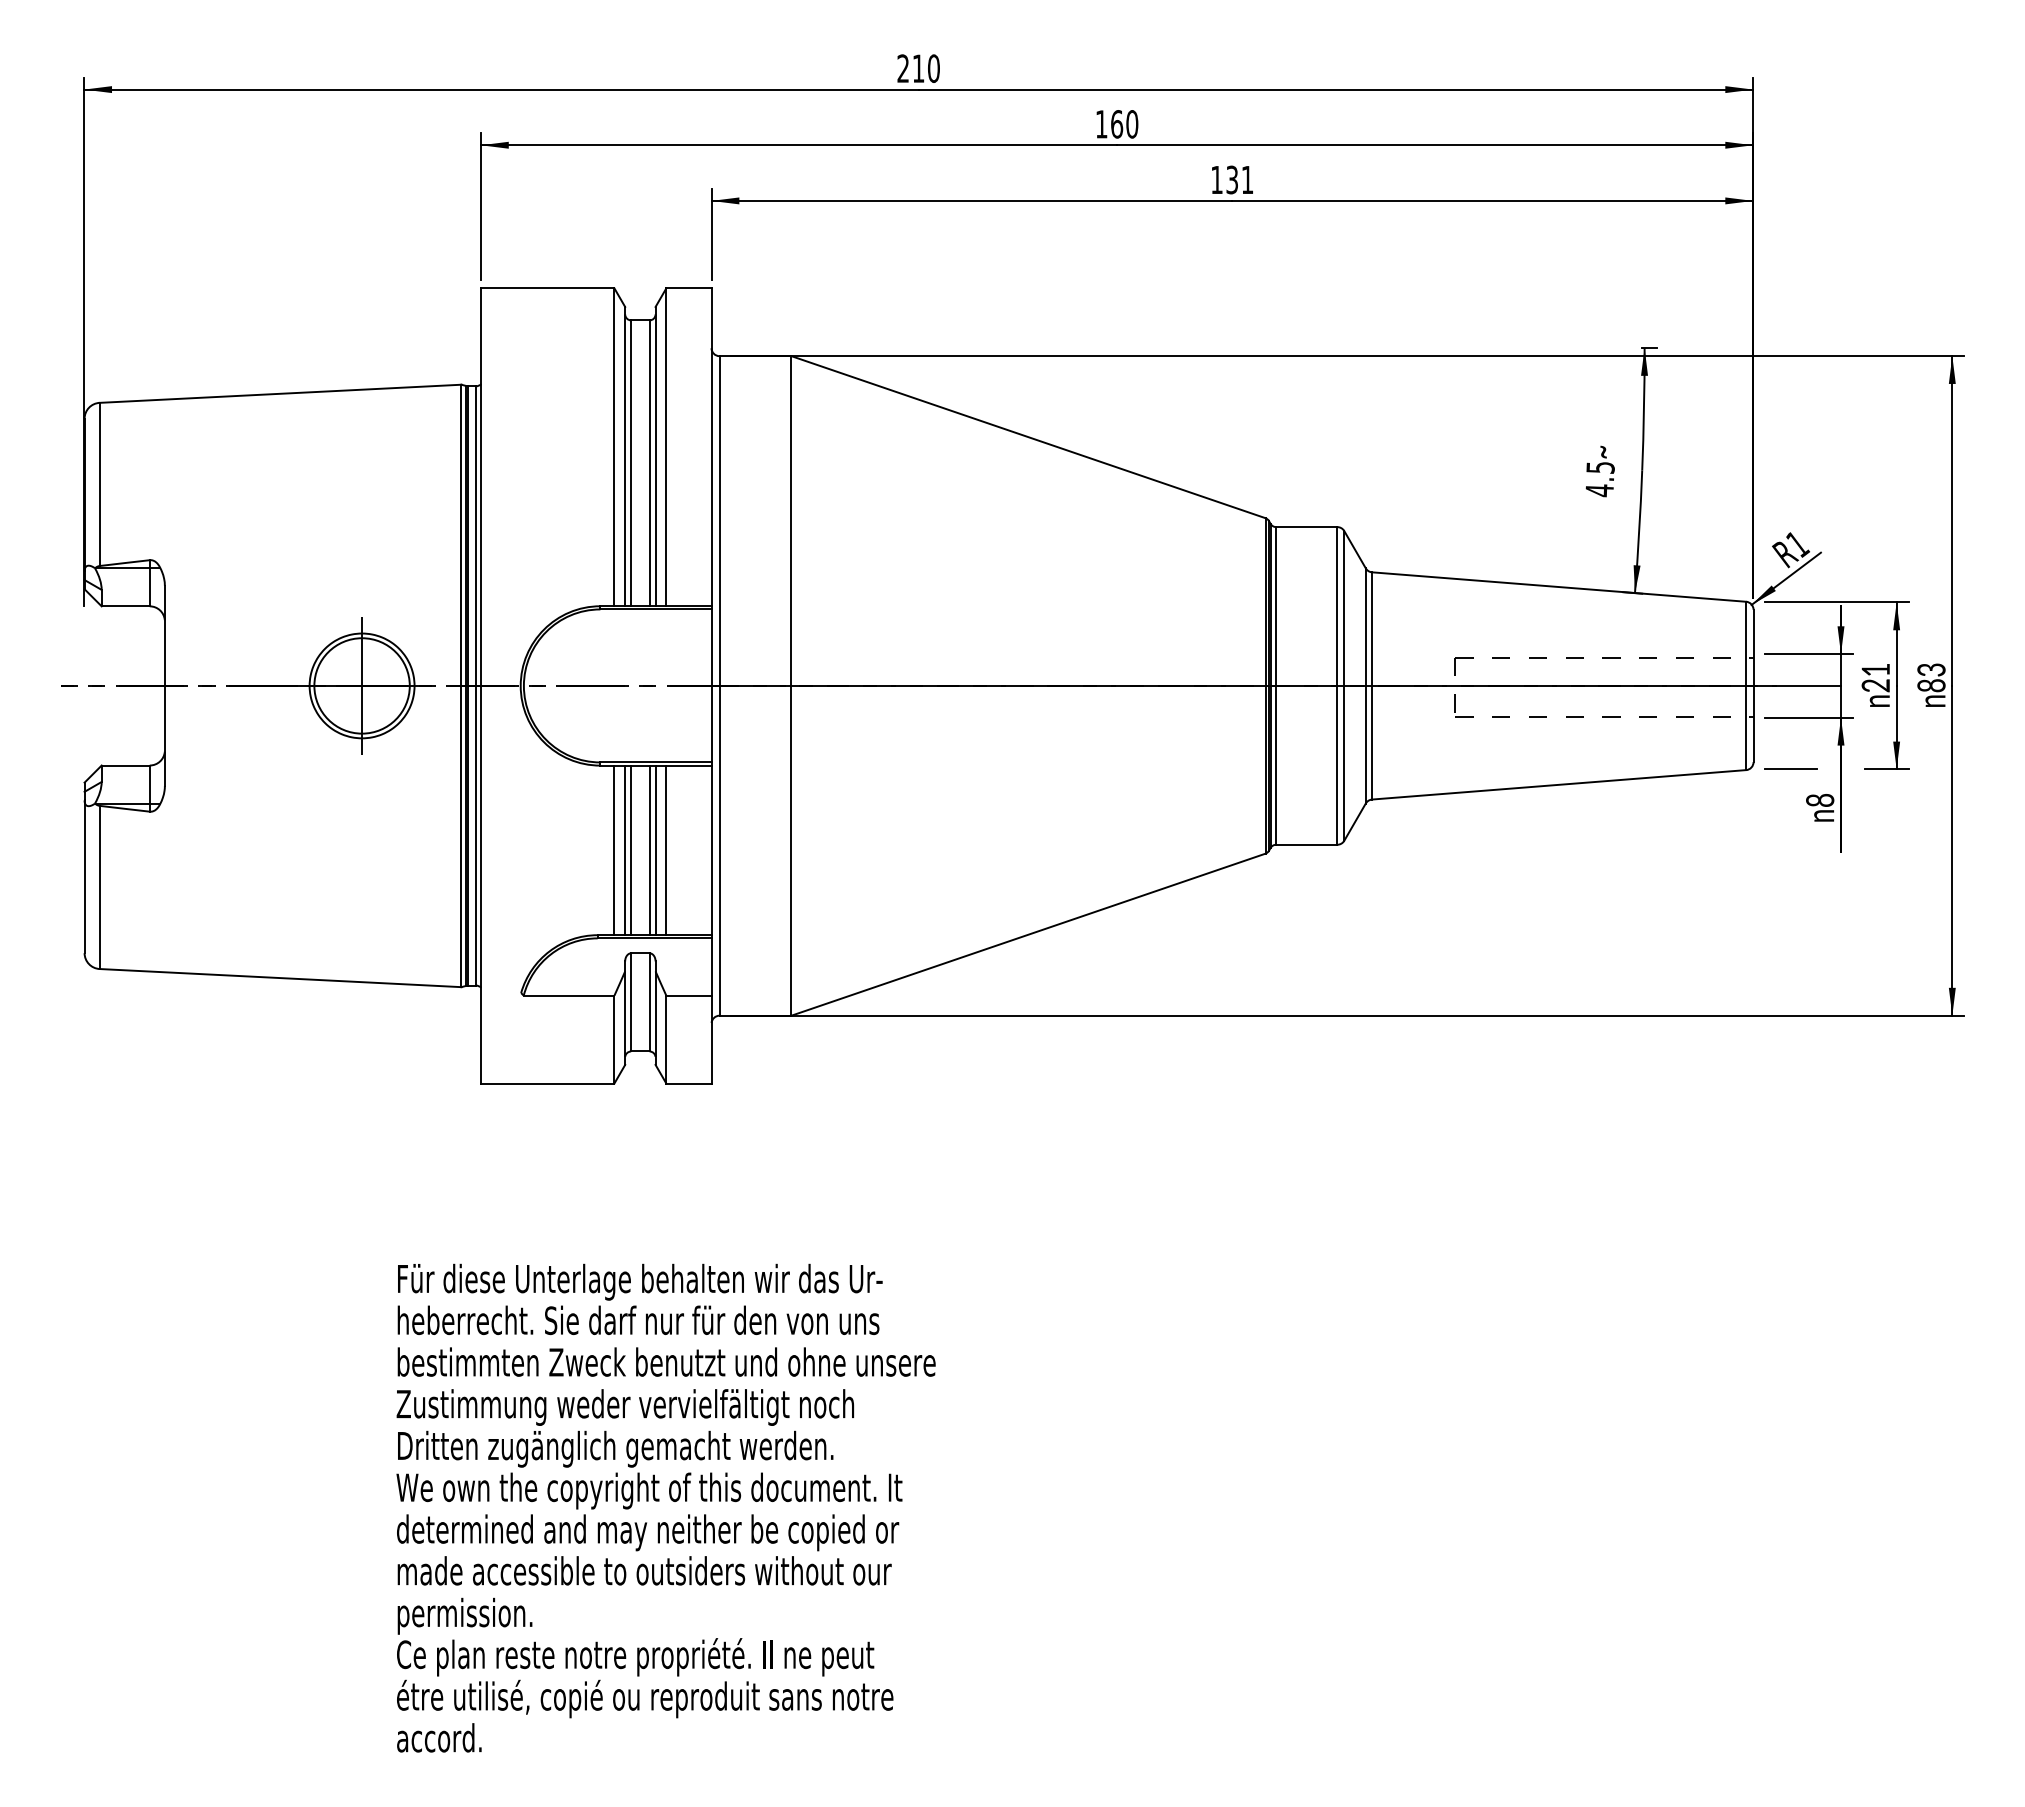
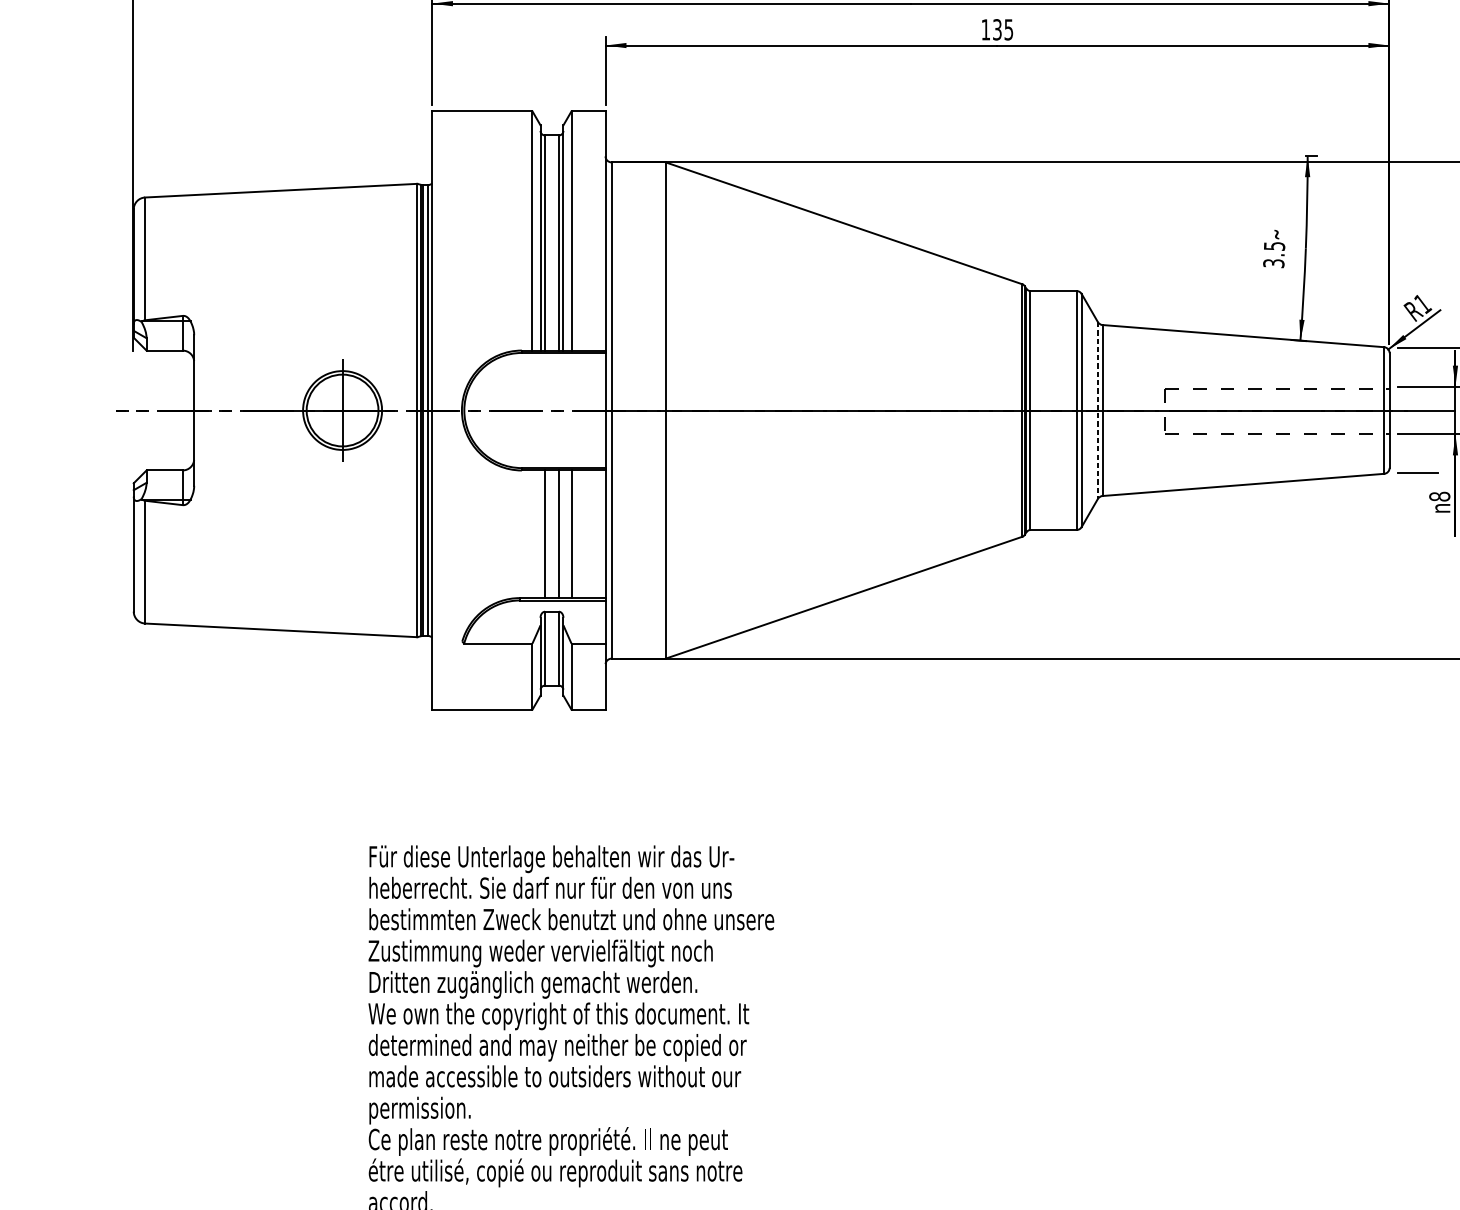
text: (1247, 180) -> (1008, 30), 131 -> 135
text: (1599, 490) -> (1273, 263), 4.5 -> 3.5
line: (1365, 685) -> (1097, 410), solid -> dashed
line: (614, 850) -> (532, 534), removed
line: (625, 850) -> (540, 534), removed
line: (655, 850) -> (563, 534), removed

